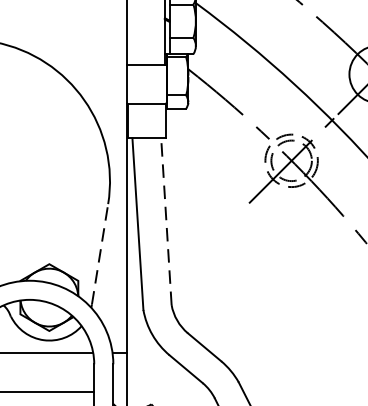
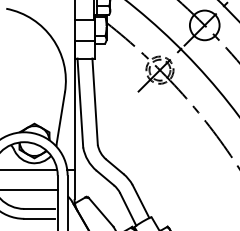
line: (167, 221) -> (95, 101), dashed -> solid
line: (99, 254) -> (60, 118), dashed -> solid

